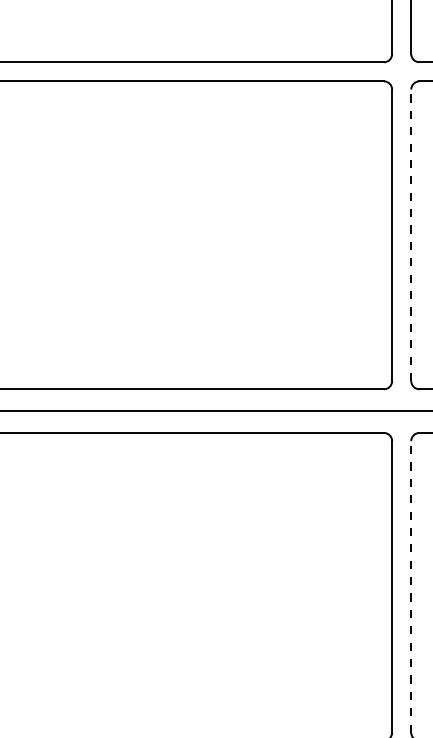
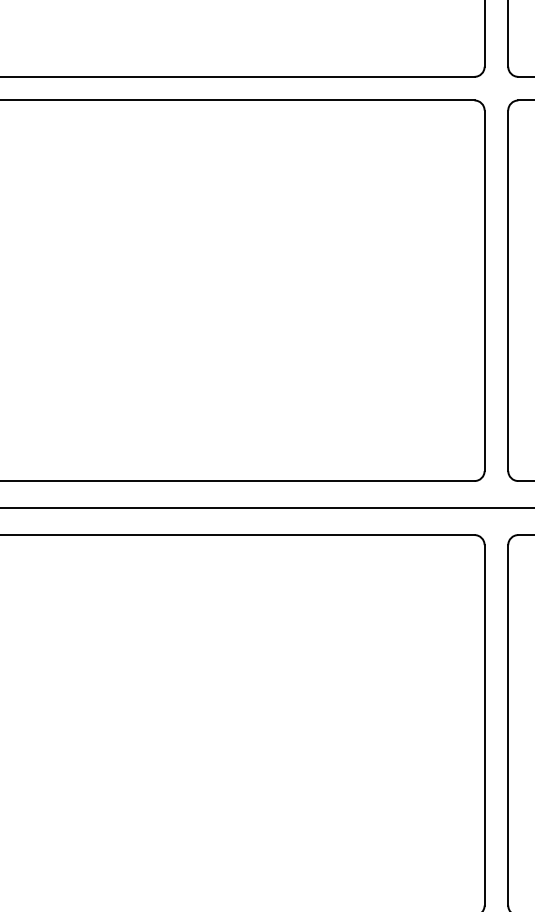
line: (411, 235) -> (508, 290), dashed -> solid
line: (411, 586) -> (508, 724), dashed -> solid

